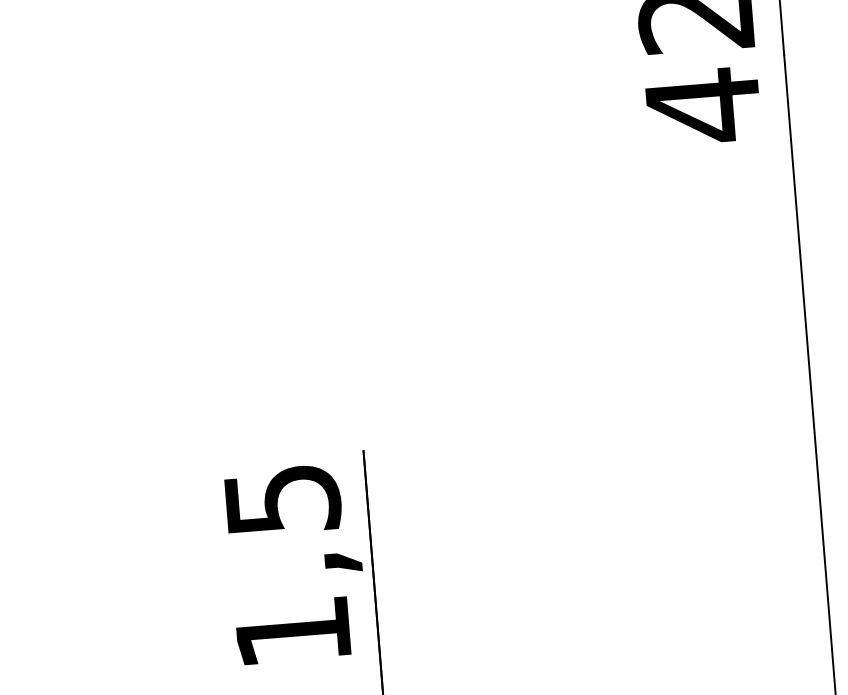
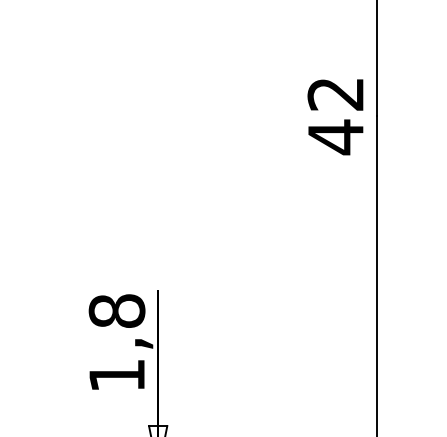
text: (281, 498) -> (116, 310), 1,5 -> 1,8

